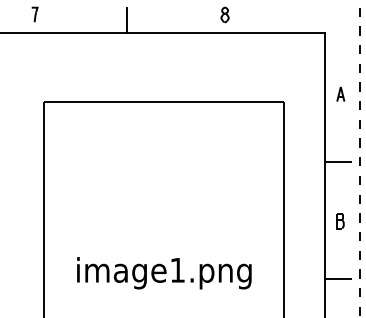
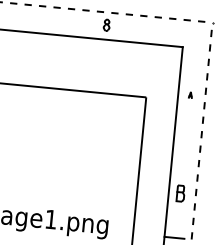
line: (126, 20) -> (30, 22), removed
part: (340, 93) -> (190, 94), size x0.6
line: (337, 161) -> (182, 147), removed
part: (340, 221) -> (180, 193), size x1.4

